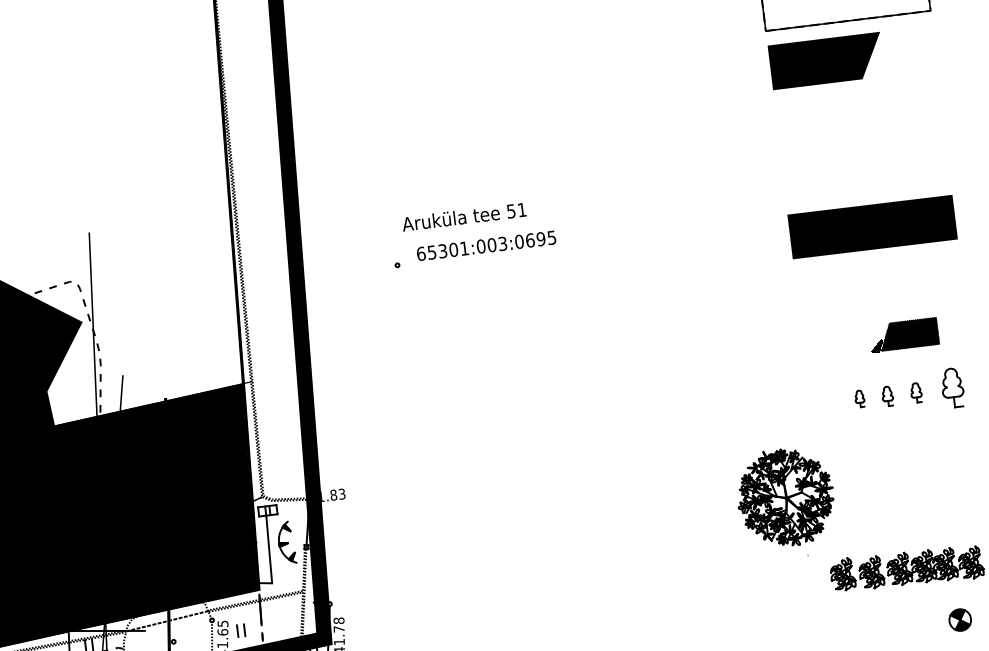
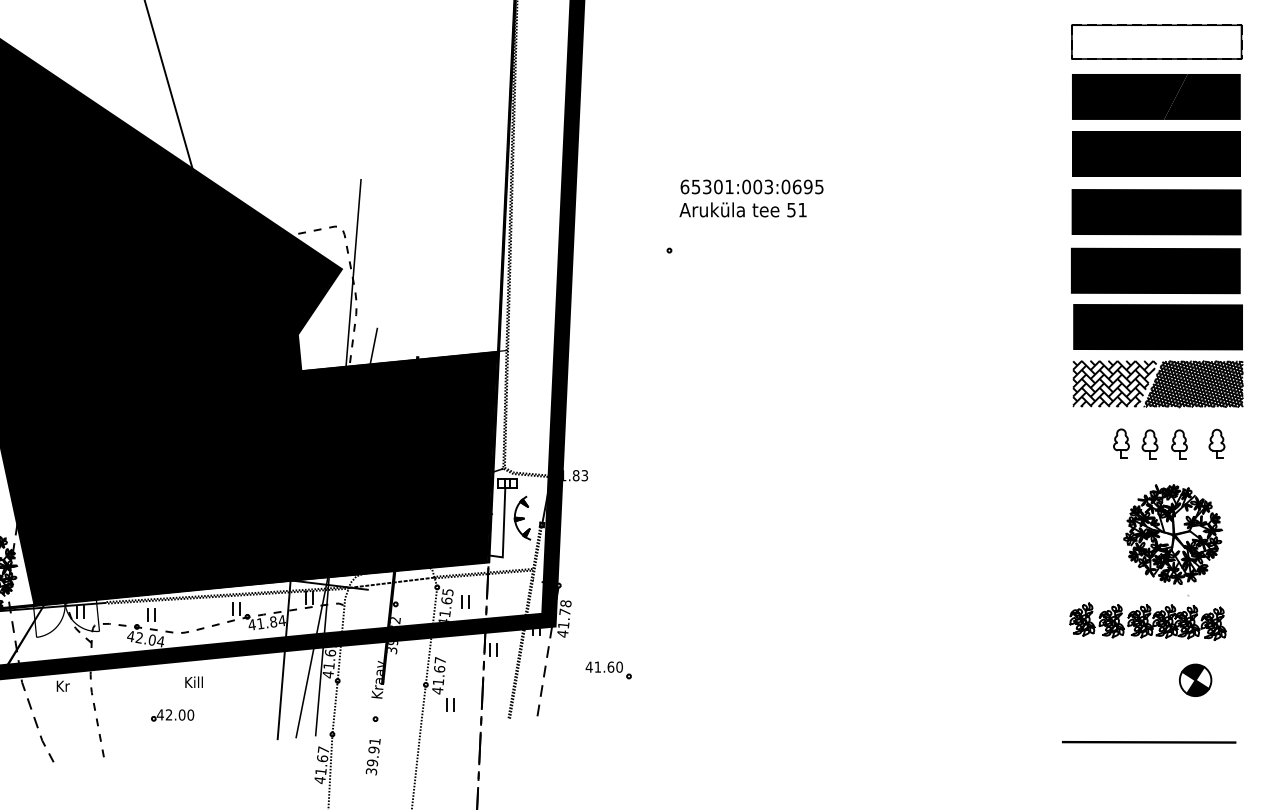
fill: (897, 51) -> (1202, 96), added
fill: (859, 113) -> (1156, 154), added
fill: (866, 170) -> (1156, 212), added
text: (485, 245) -> (751, 186), moved
fill: (881, 281) -> (1158, 327), added
part: (887, 337) -> (1157, 384), size x1.67
part: (952, 387) -> (1216, 443), size x0.71
part: (916, 392) -> (1179, 444), size x1.43
part: (887, 396) -> (1149, 444), size x1.43
part: (859, 398) -> (1121, 443), size x1.67
part: (786, 503) -> (1173, 540), moved
part: (959, 619) -> (1195, 679), size x1.43

